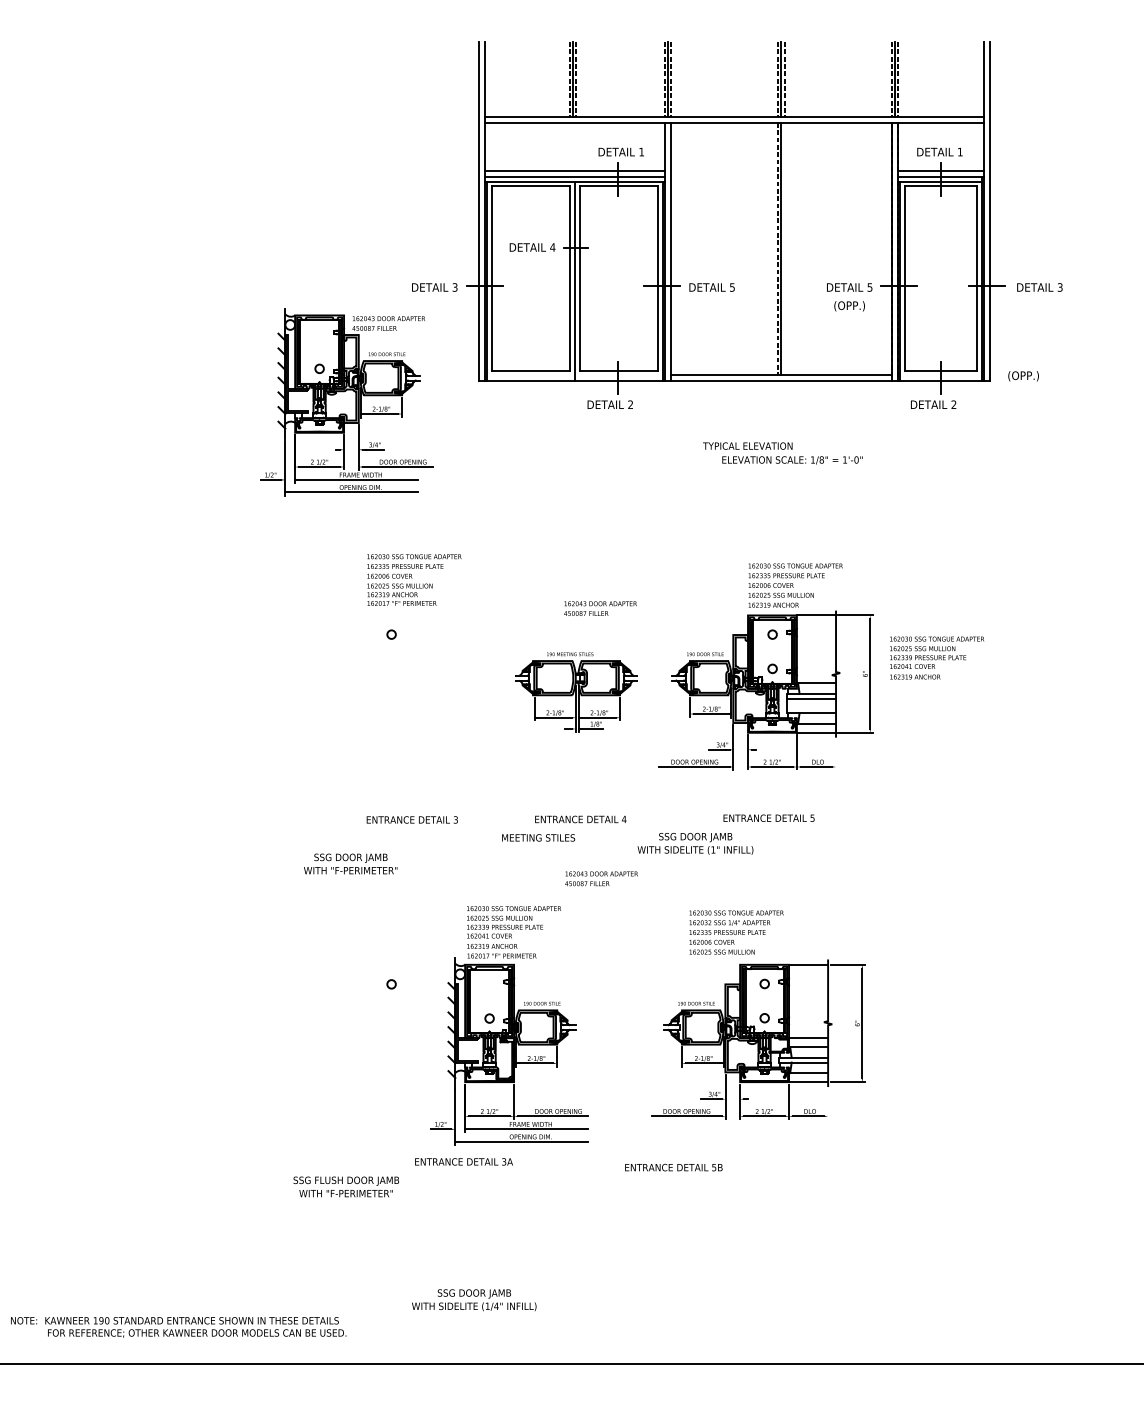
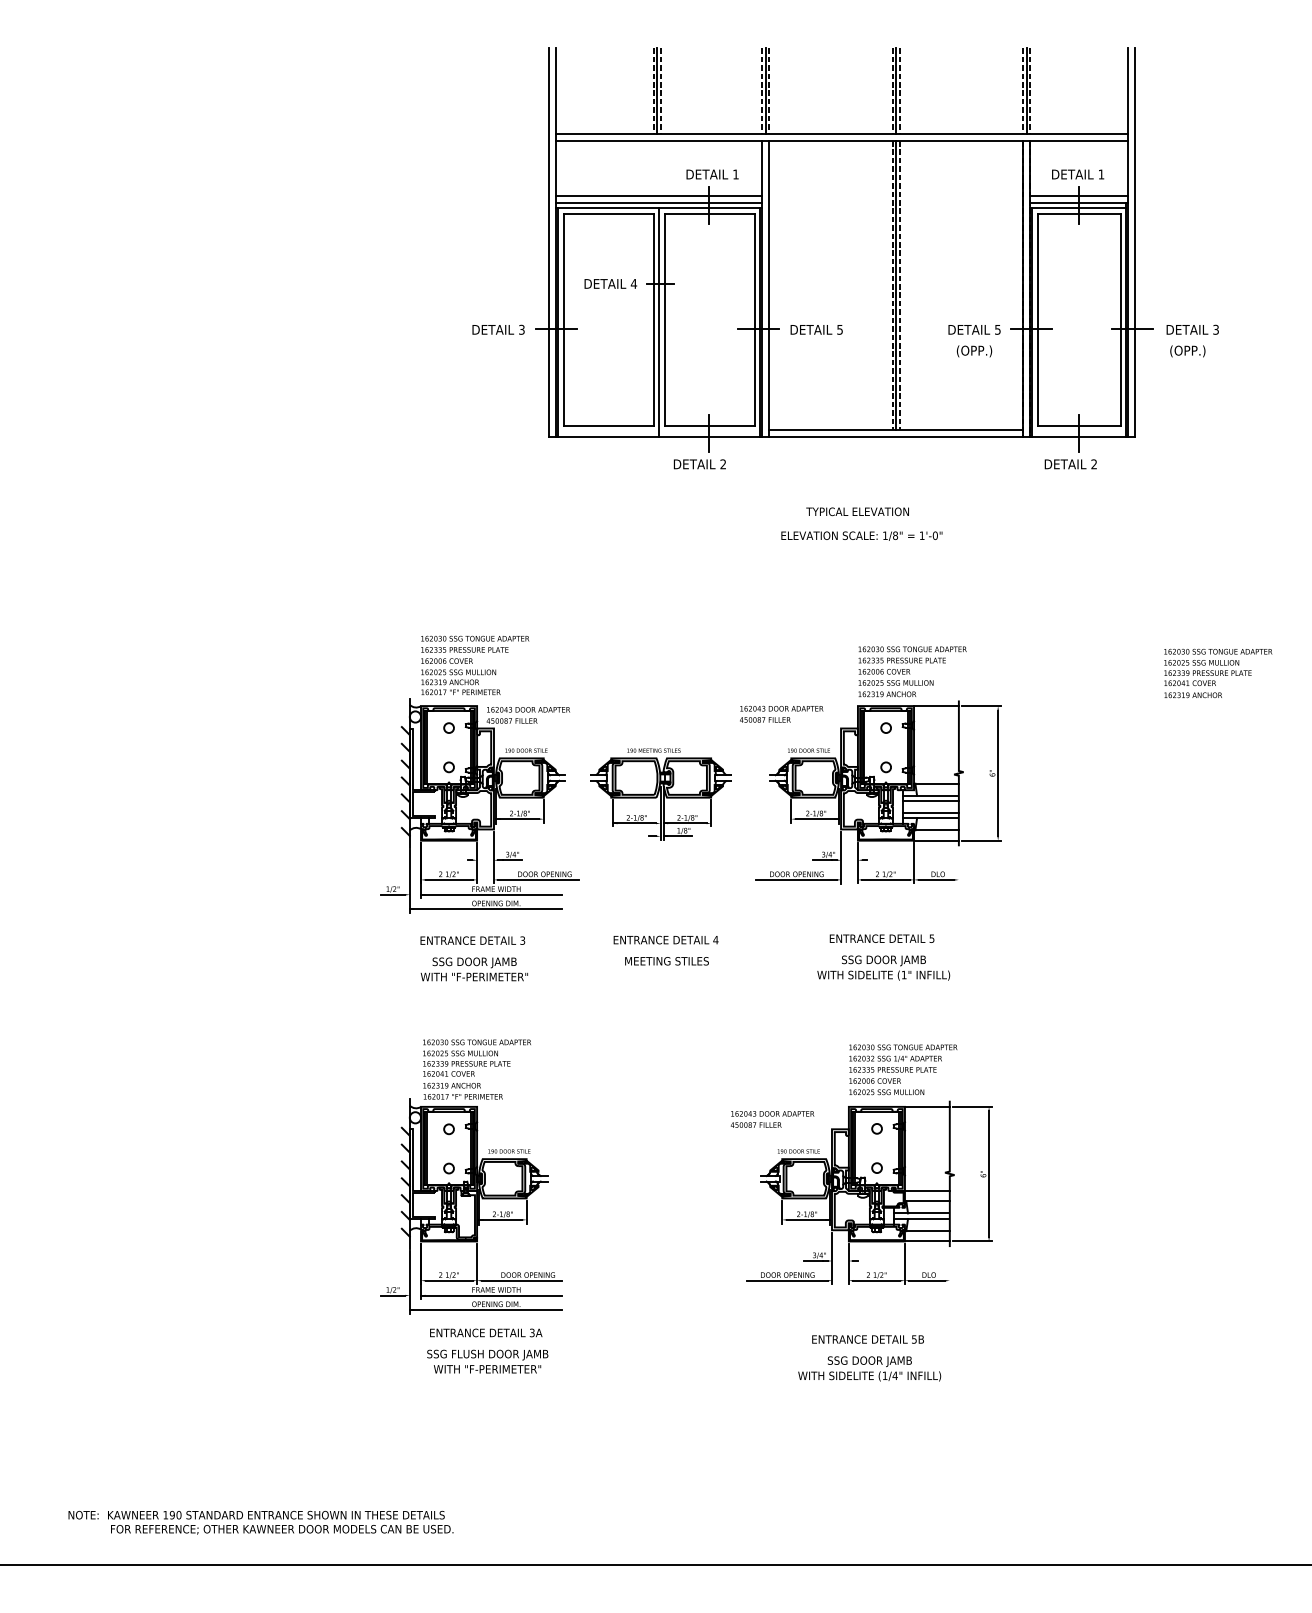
line: (784, 248) -> (899, 285), added
text: (1023, 376) -> (1187, 351), moved
part: (346, 402) -> (479, 805), moved
text: (792, 460) -> (861, 536), moved
text: (600, 608) -> (781, 714), moved
text: (937, 657) -> (1218, 672), moved
line: (811, 708) -> (930, 812), added
text: (538, 837) -> (666, 960), moved
text: (695, 843) -> (883, 967), moved
text: (350, 863) -> (474, 968), moved
text: (601, 878) -> (772, 1119), moved
text: (736, 932) -> (903, 1069), moved
part: (509, 1025) -> (471, 1176), moved
text: (463, 1161) -> (485, 1332), moved
text: (673, 1167) -> (867, 1339), moved
text: (346, 1186) -> (487, 1361), moved
text: (474, 1300) -> (869, 1369), moved
text: (178, 1327) -> (260, 1522), moved

